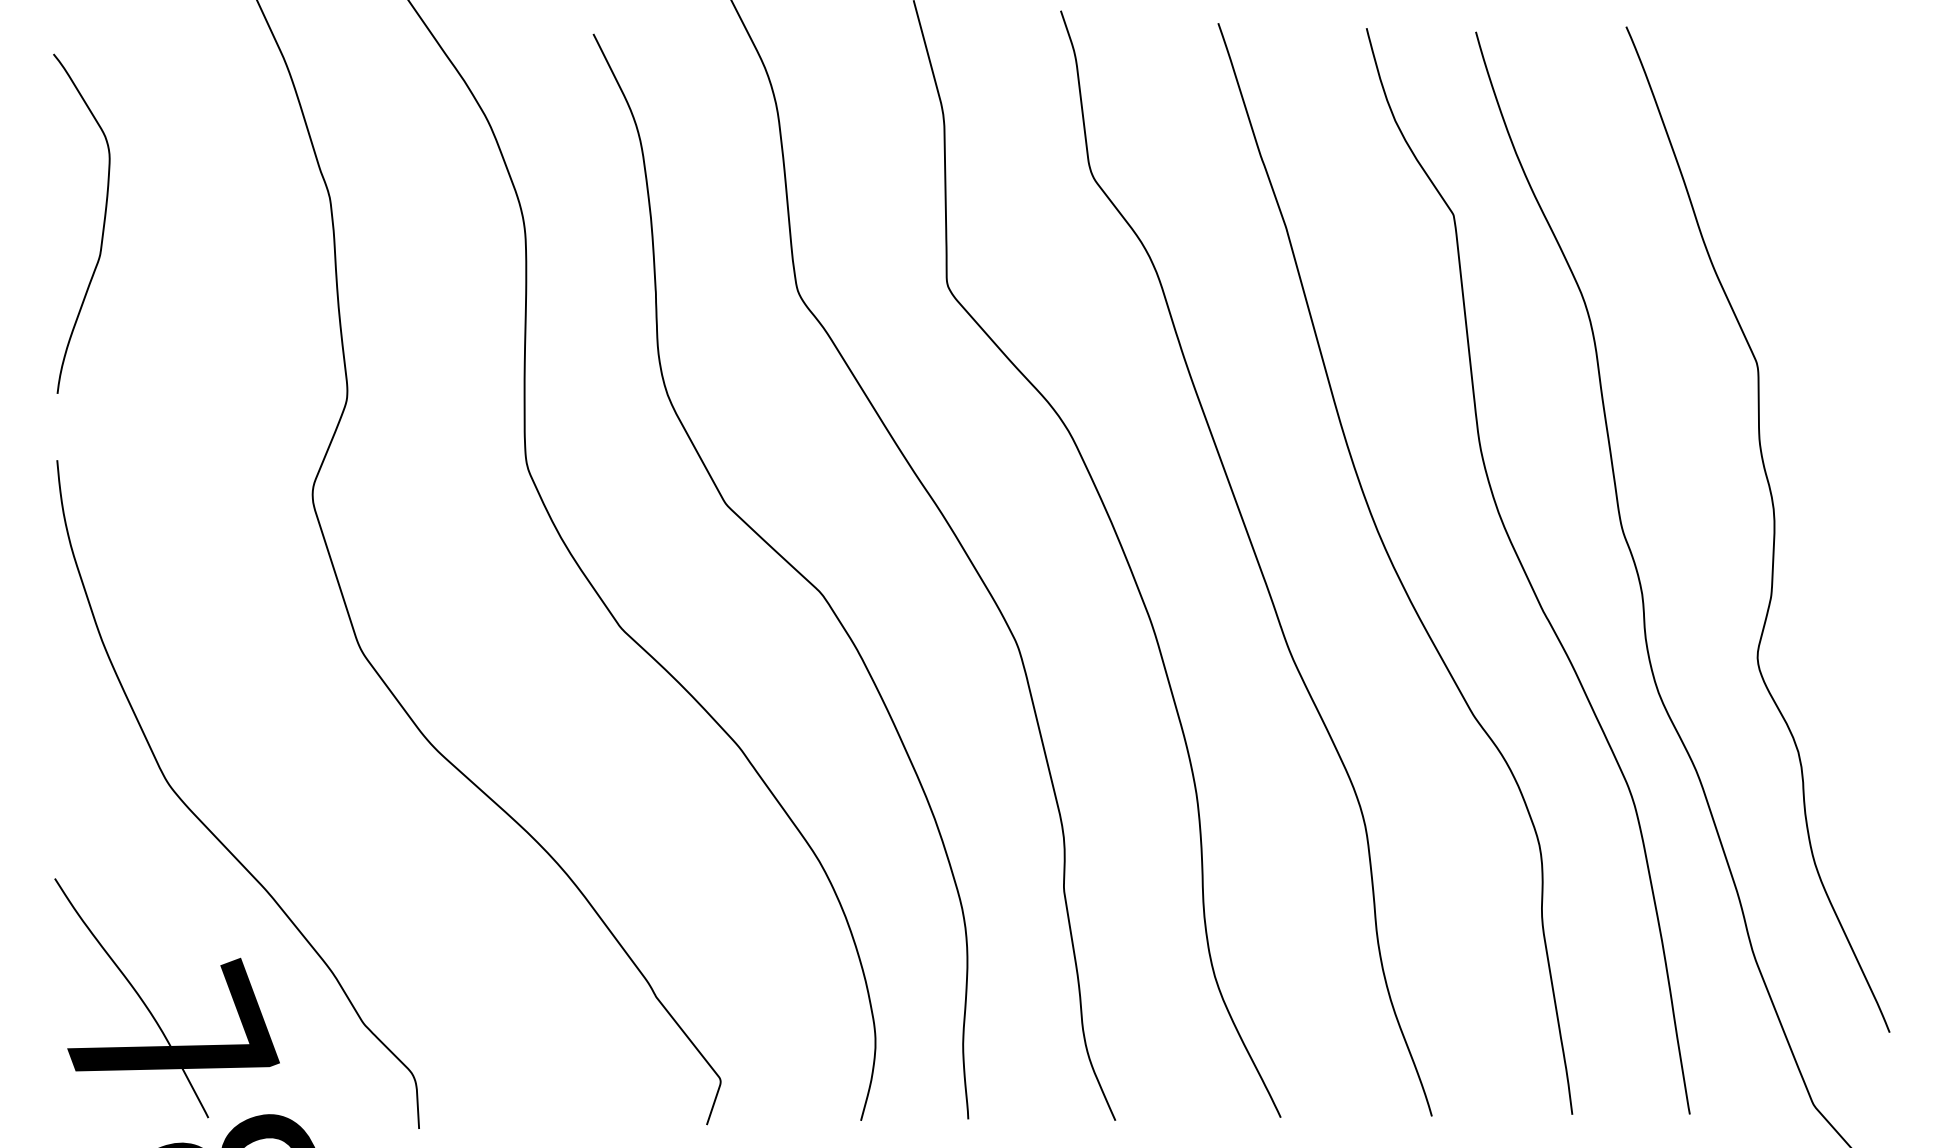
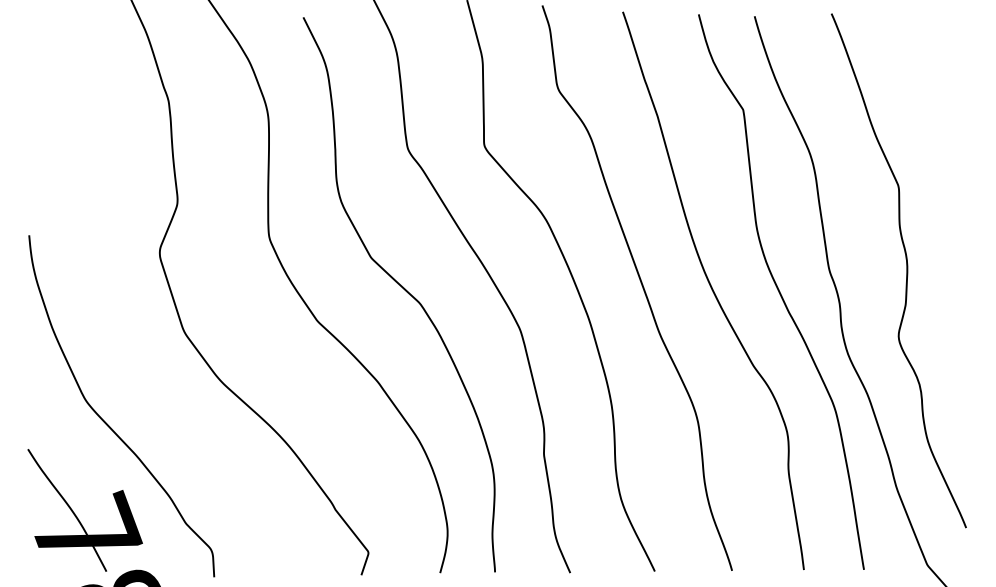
curve: (100, 231) -> (51, 118), removed

